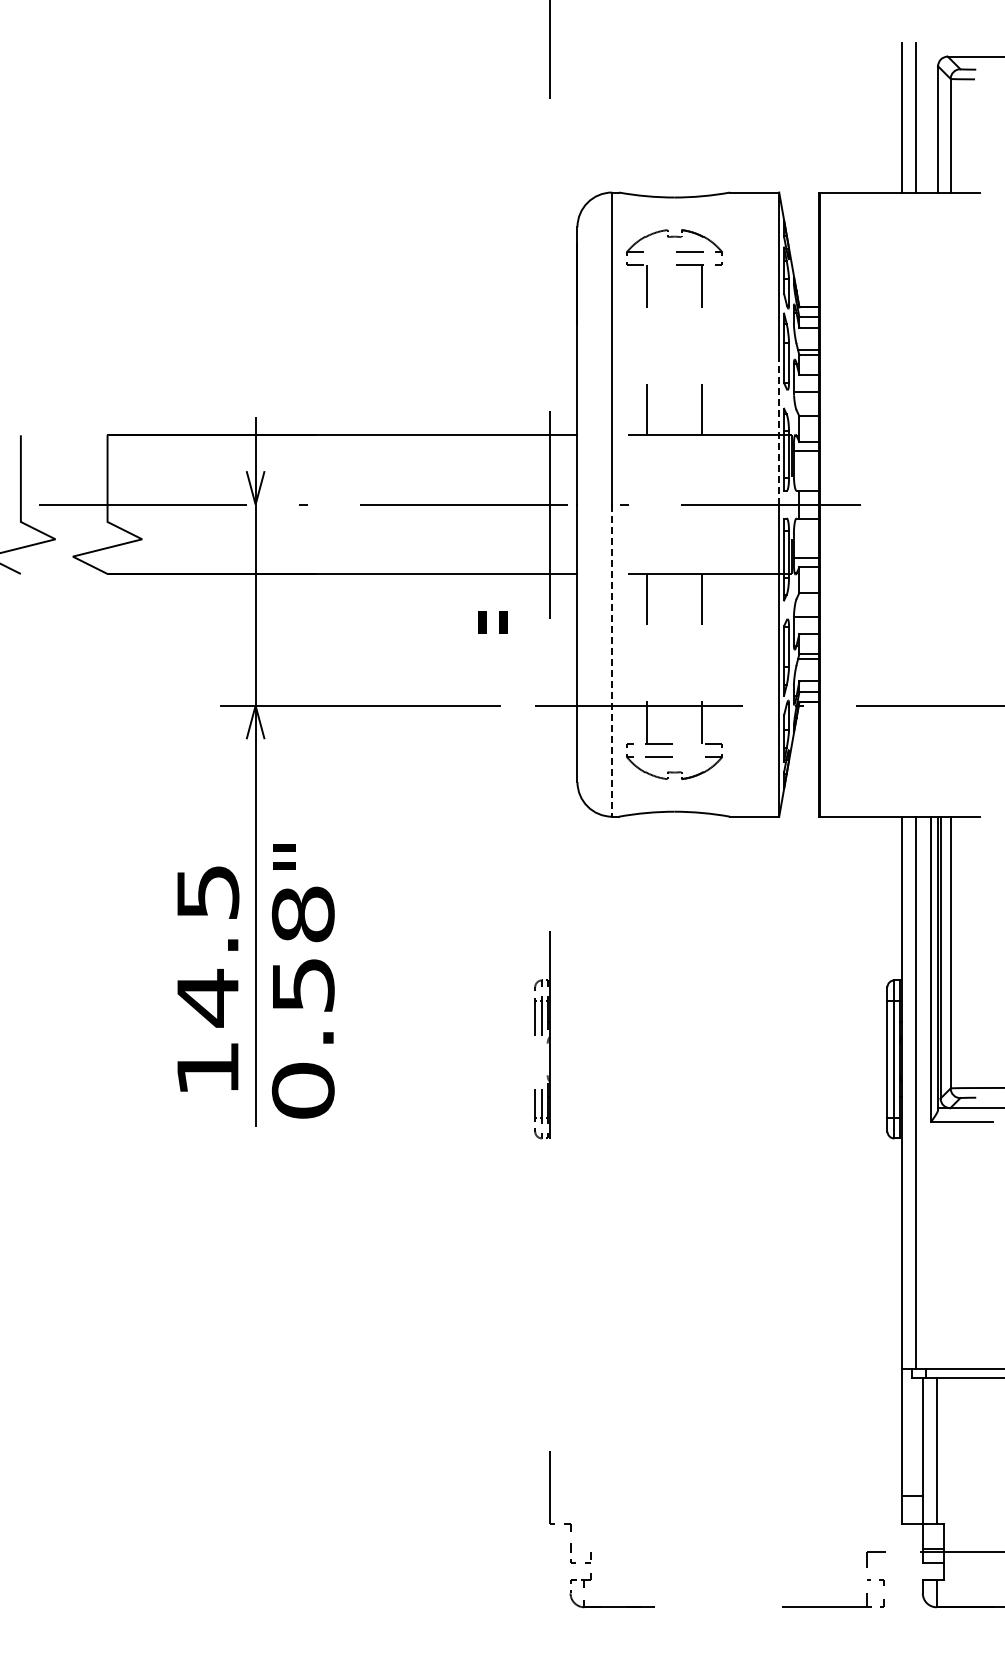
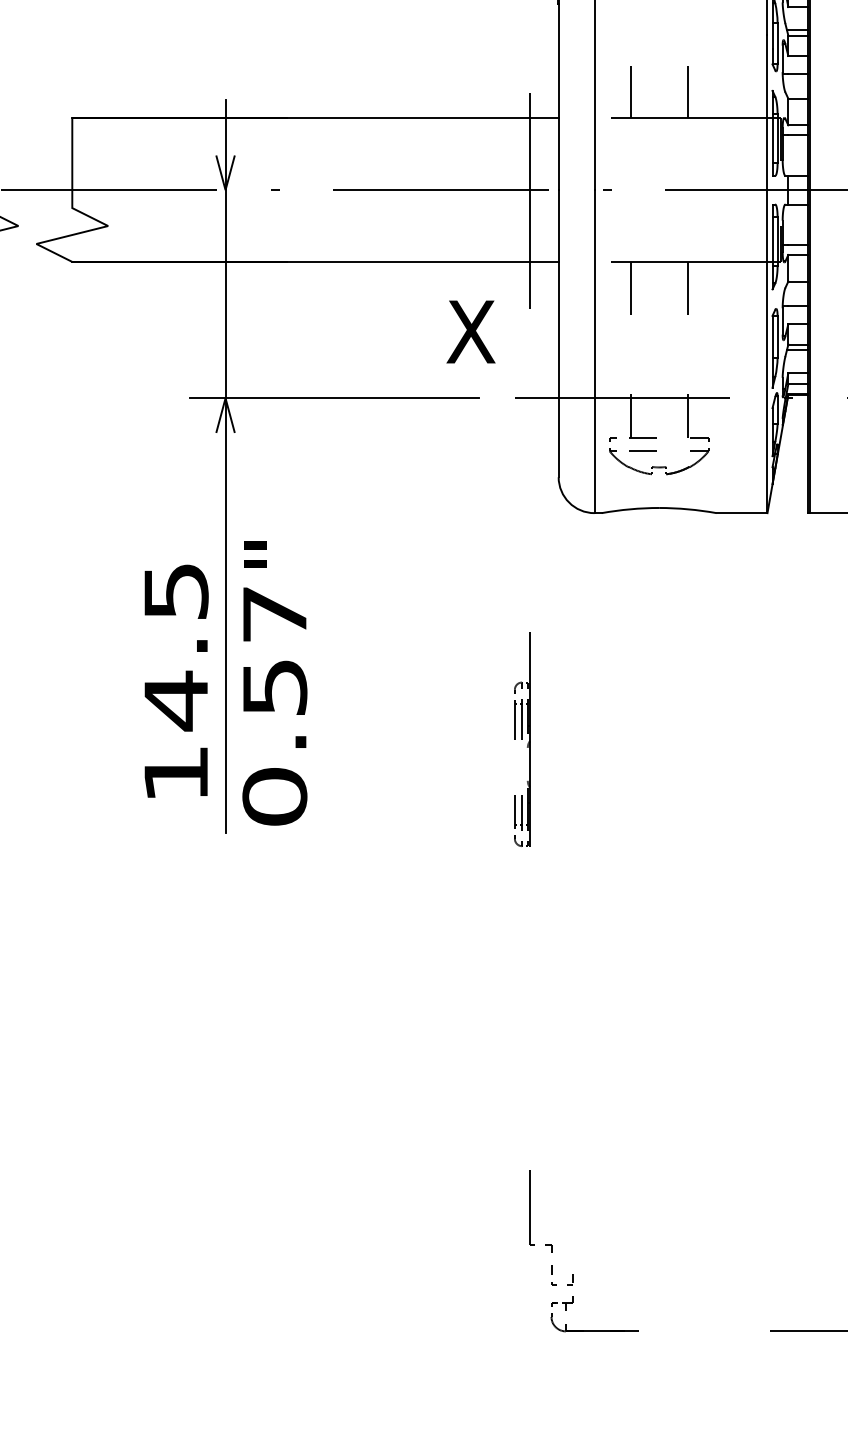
line: (779, 429) -> (767, 112), dashed -> solid
text: (492, 641) -> (470, 331), " -> X
line: (612, 661) -> (594, 352), dashed -> solid
text: (302, 914) -> (274, 614), 0.58 -> 0.57

